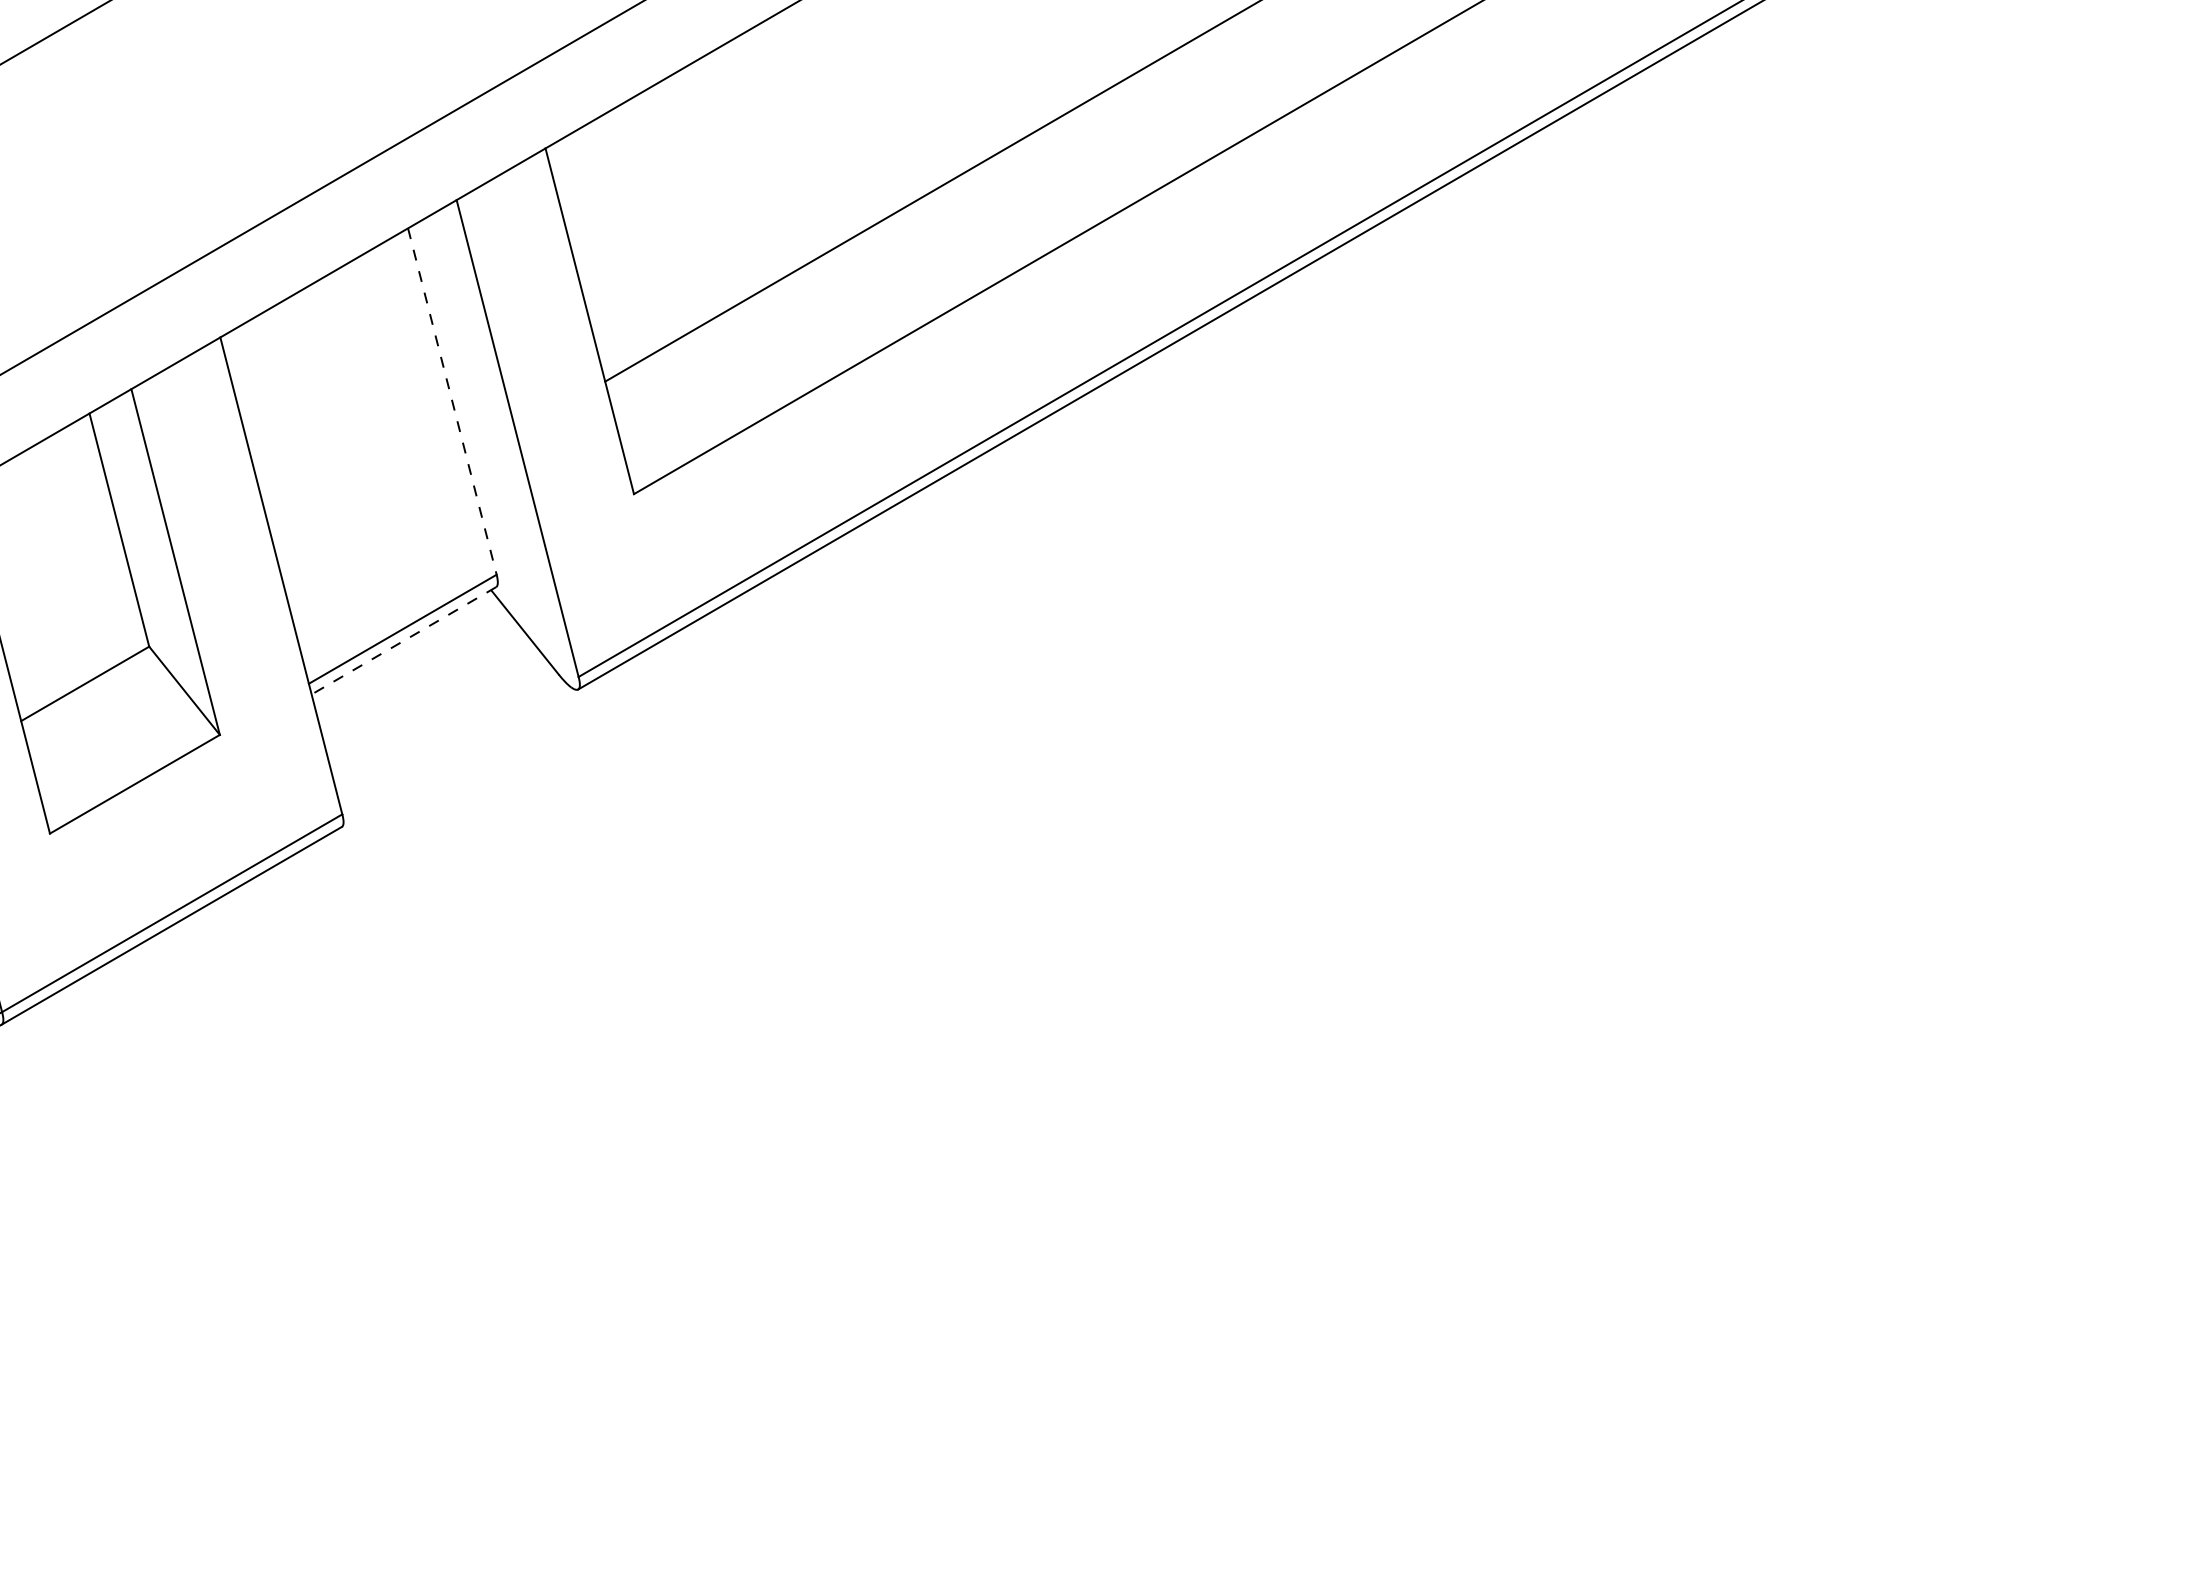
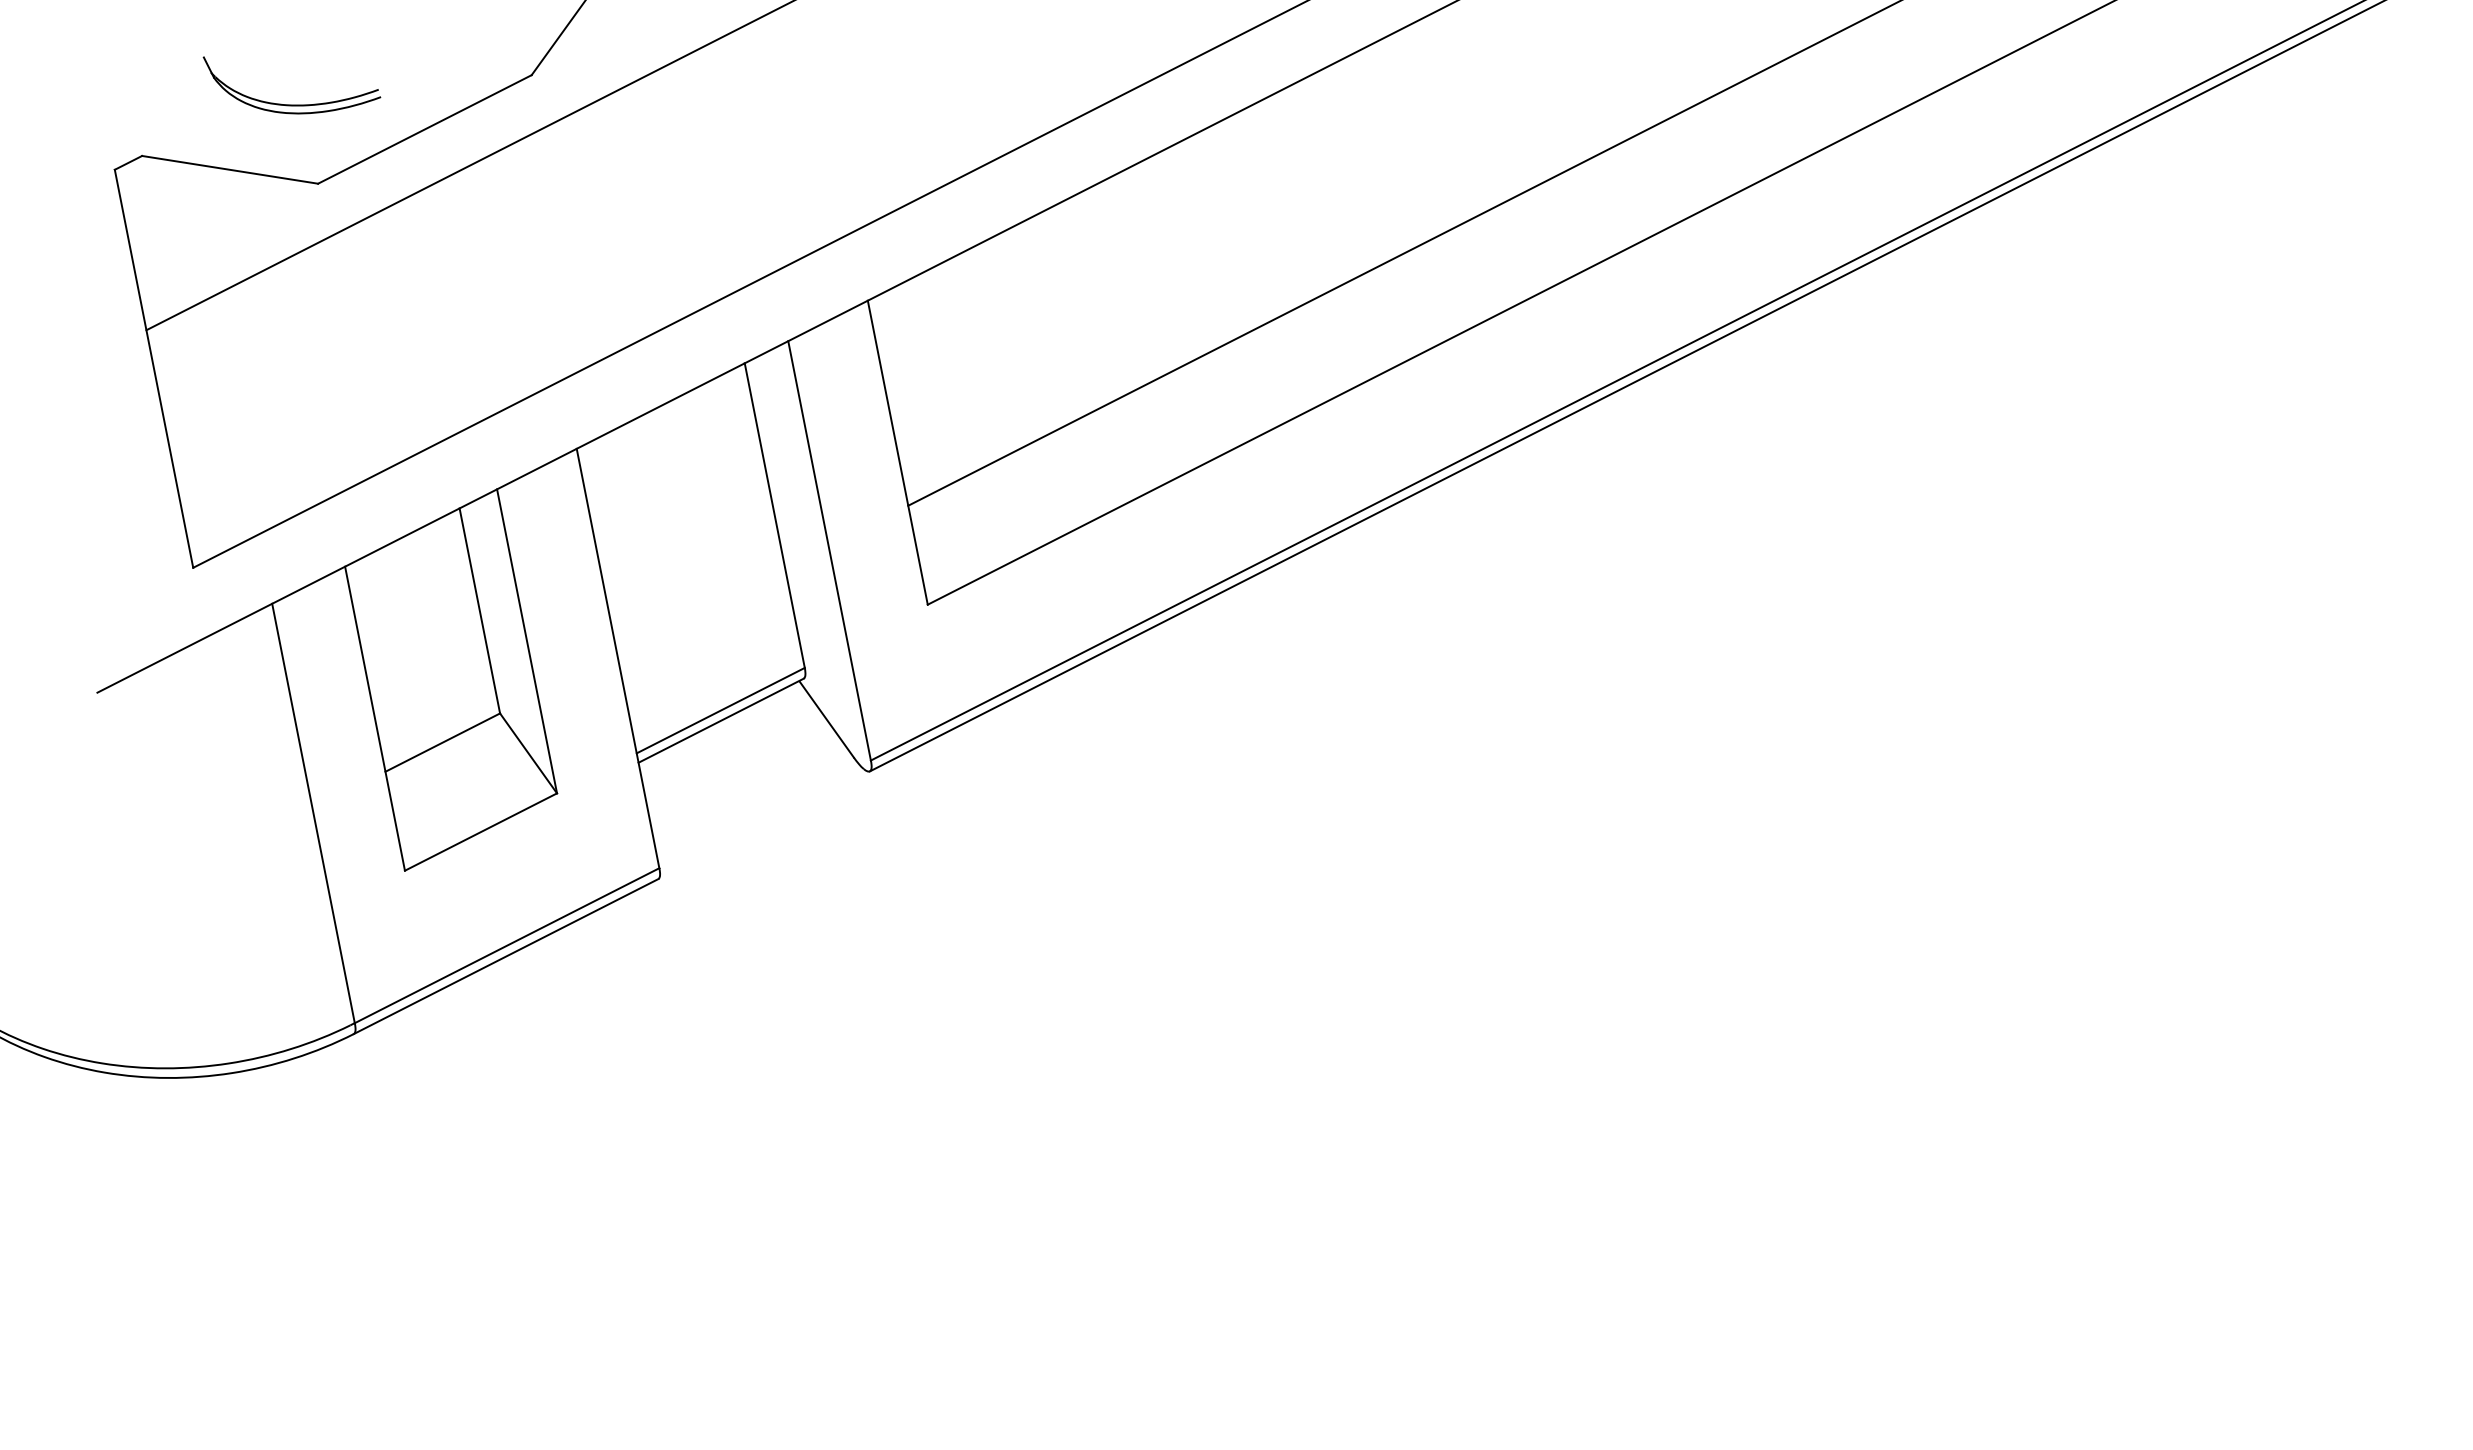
line: (452, 402) -> (774, 516), dashed -> solid
line: (404, 640) -> (721, 720), dashed -> solid

